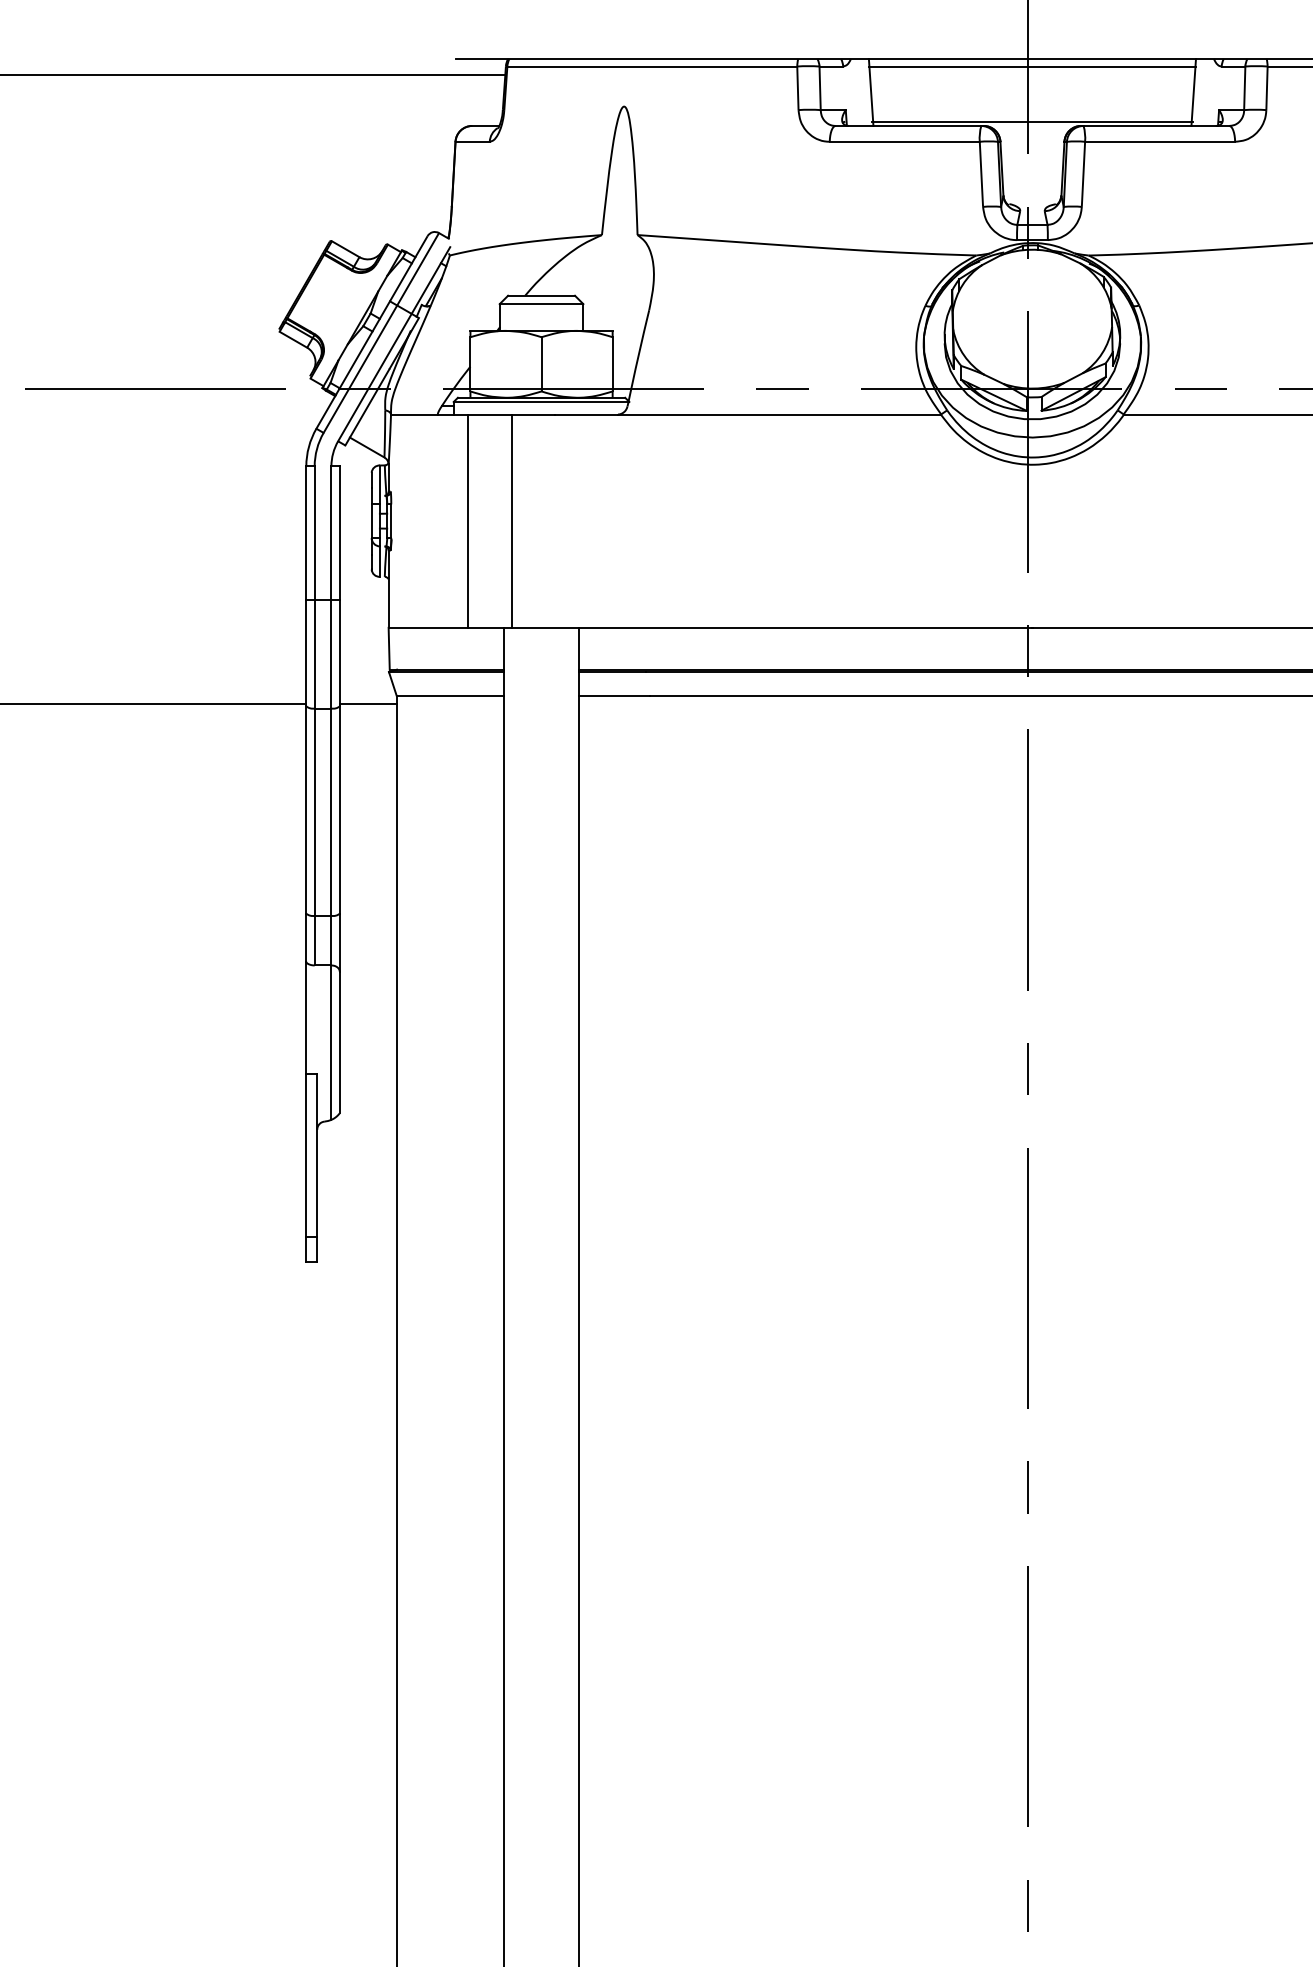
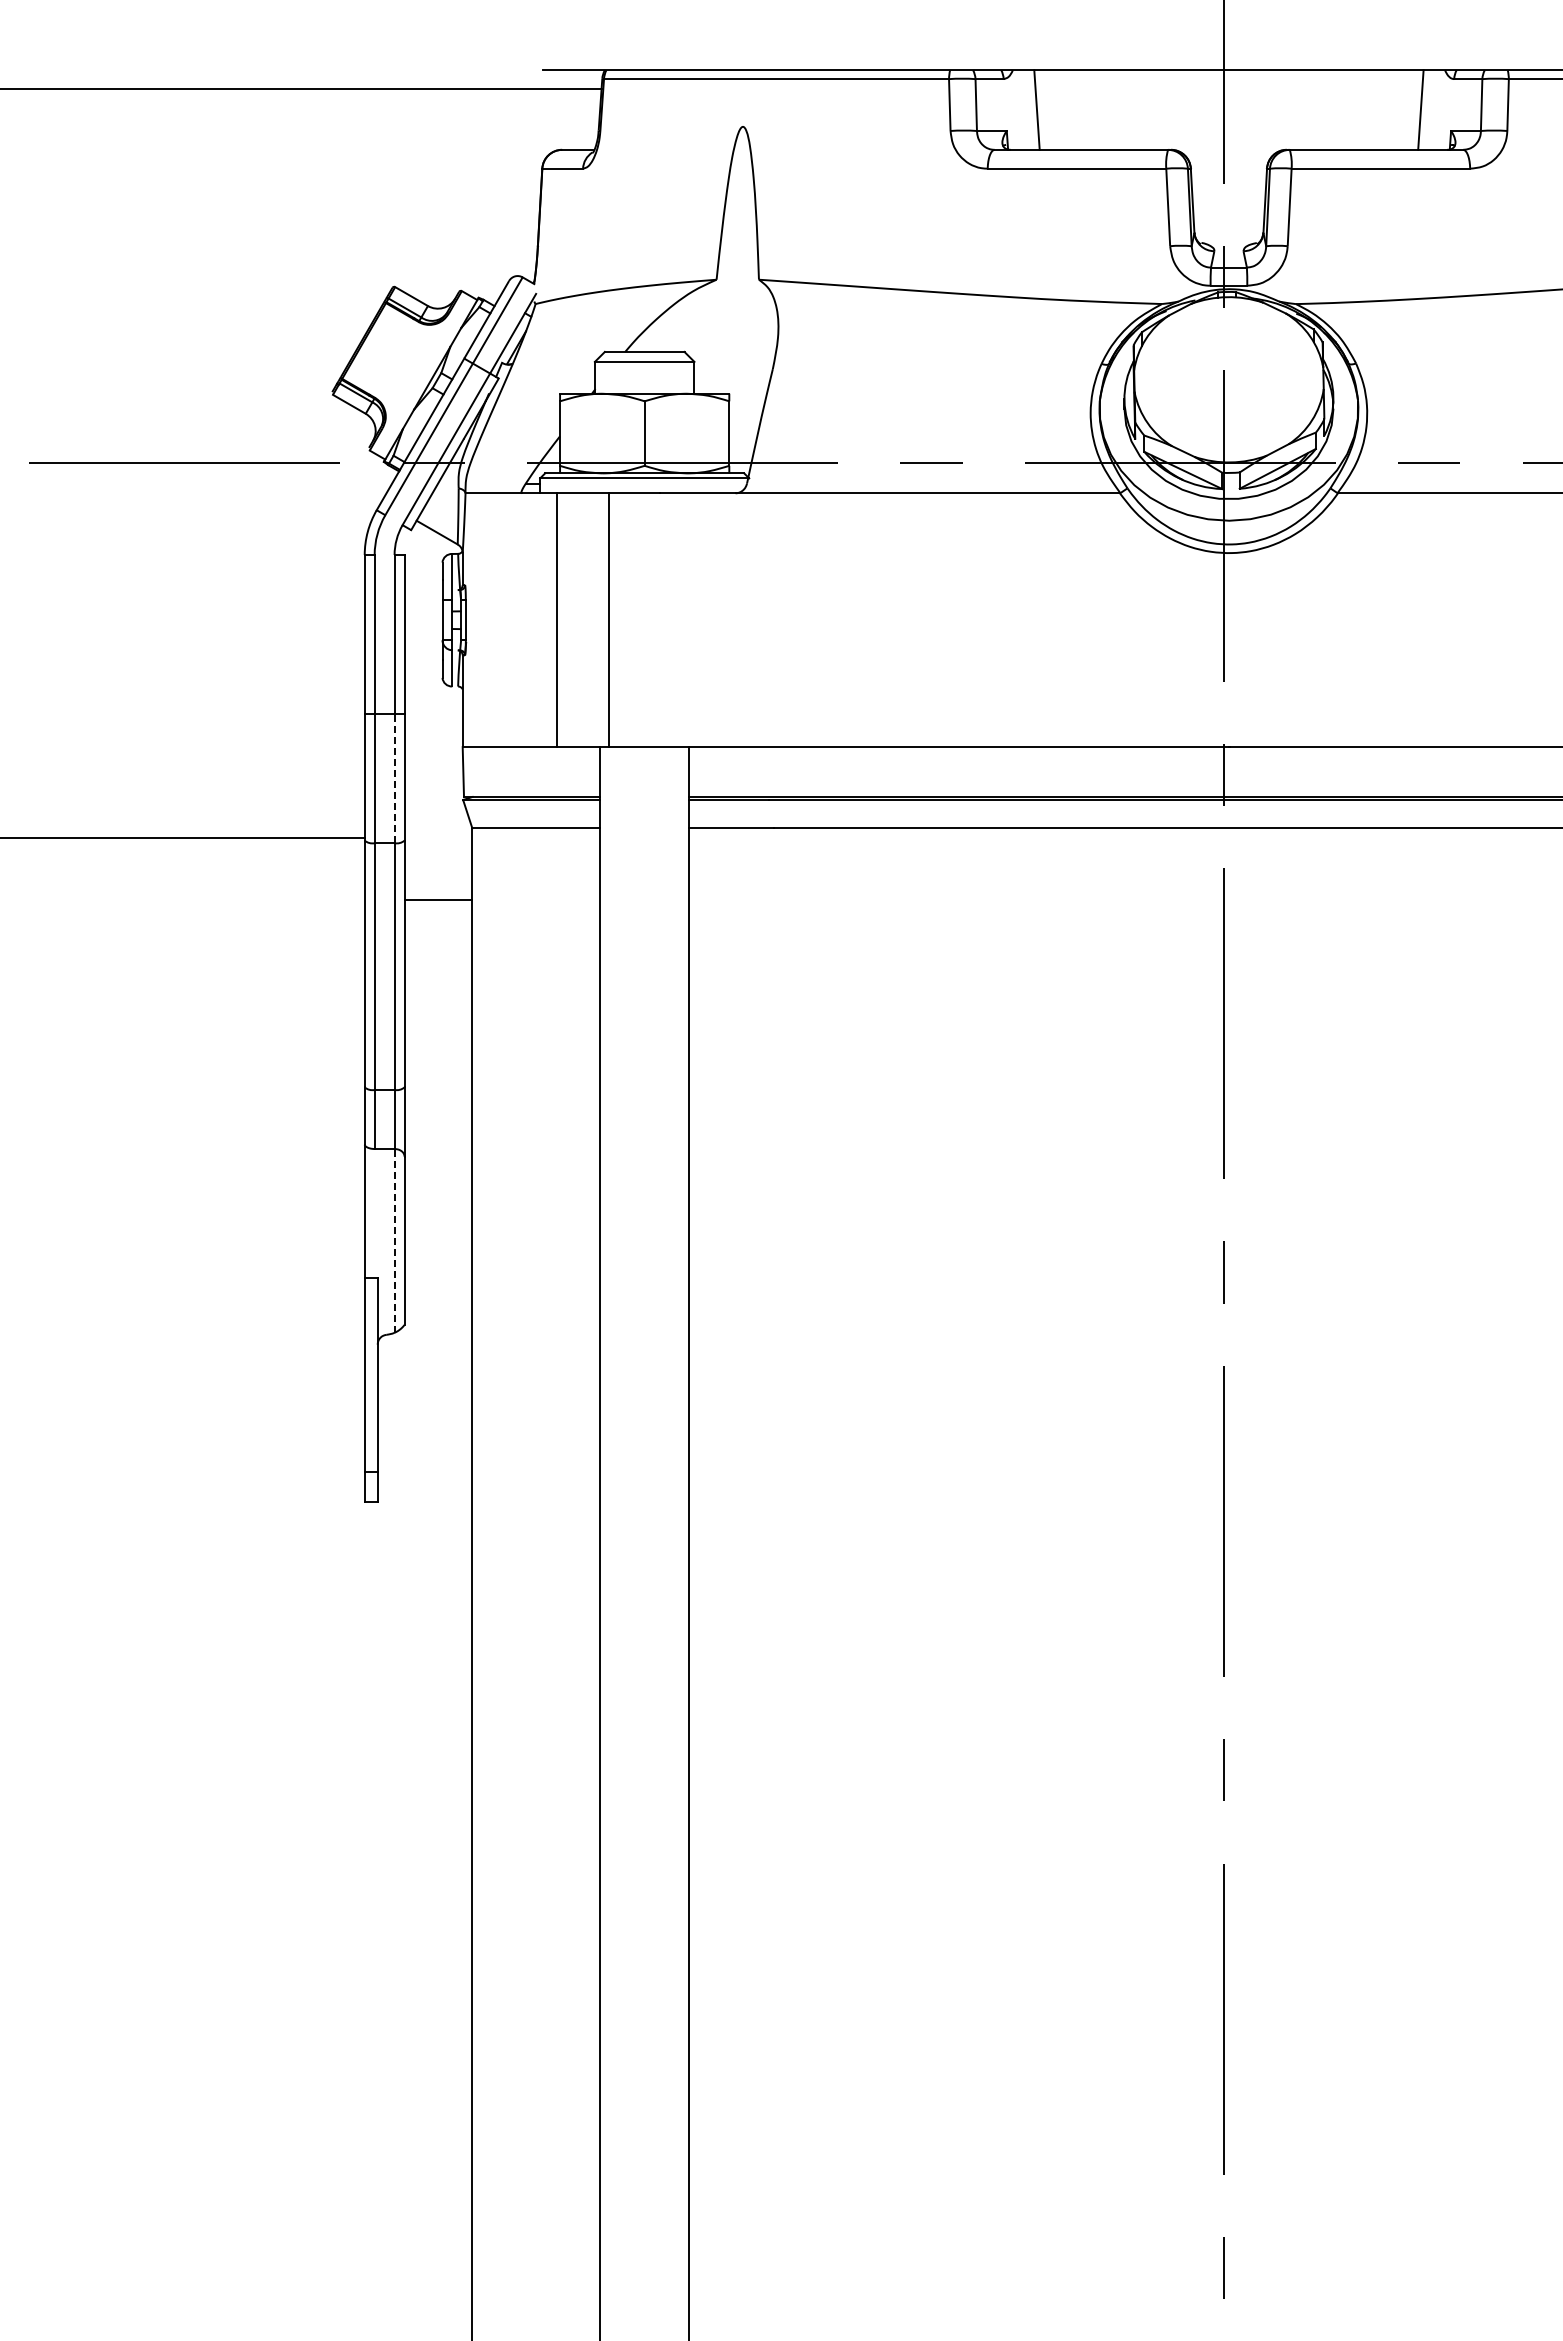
line: (1032, 66) -> (1228, 79), removed
line: (1032, 122) -> (1228, 145), removed
line: (331, 654) -> (394, 778), solid -> dashed
line: (368, 703) -> (438, 899), moved
line: (331, 1042) -> (394, 1240), solid -> dashed

